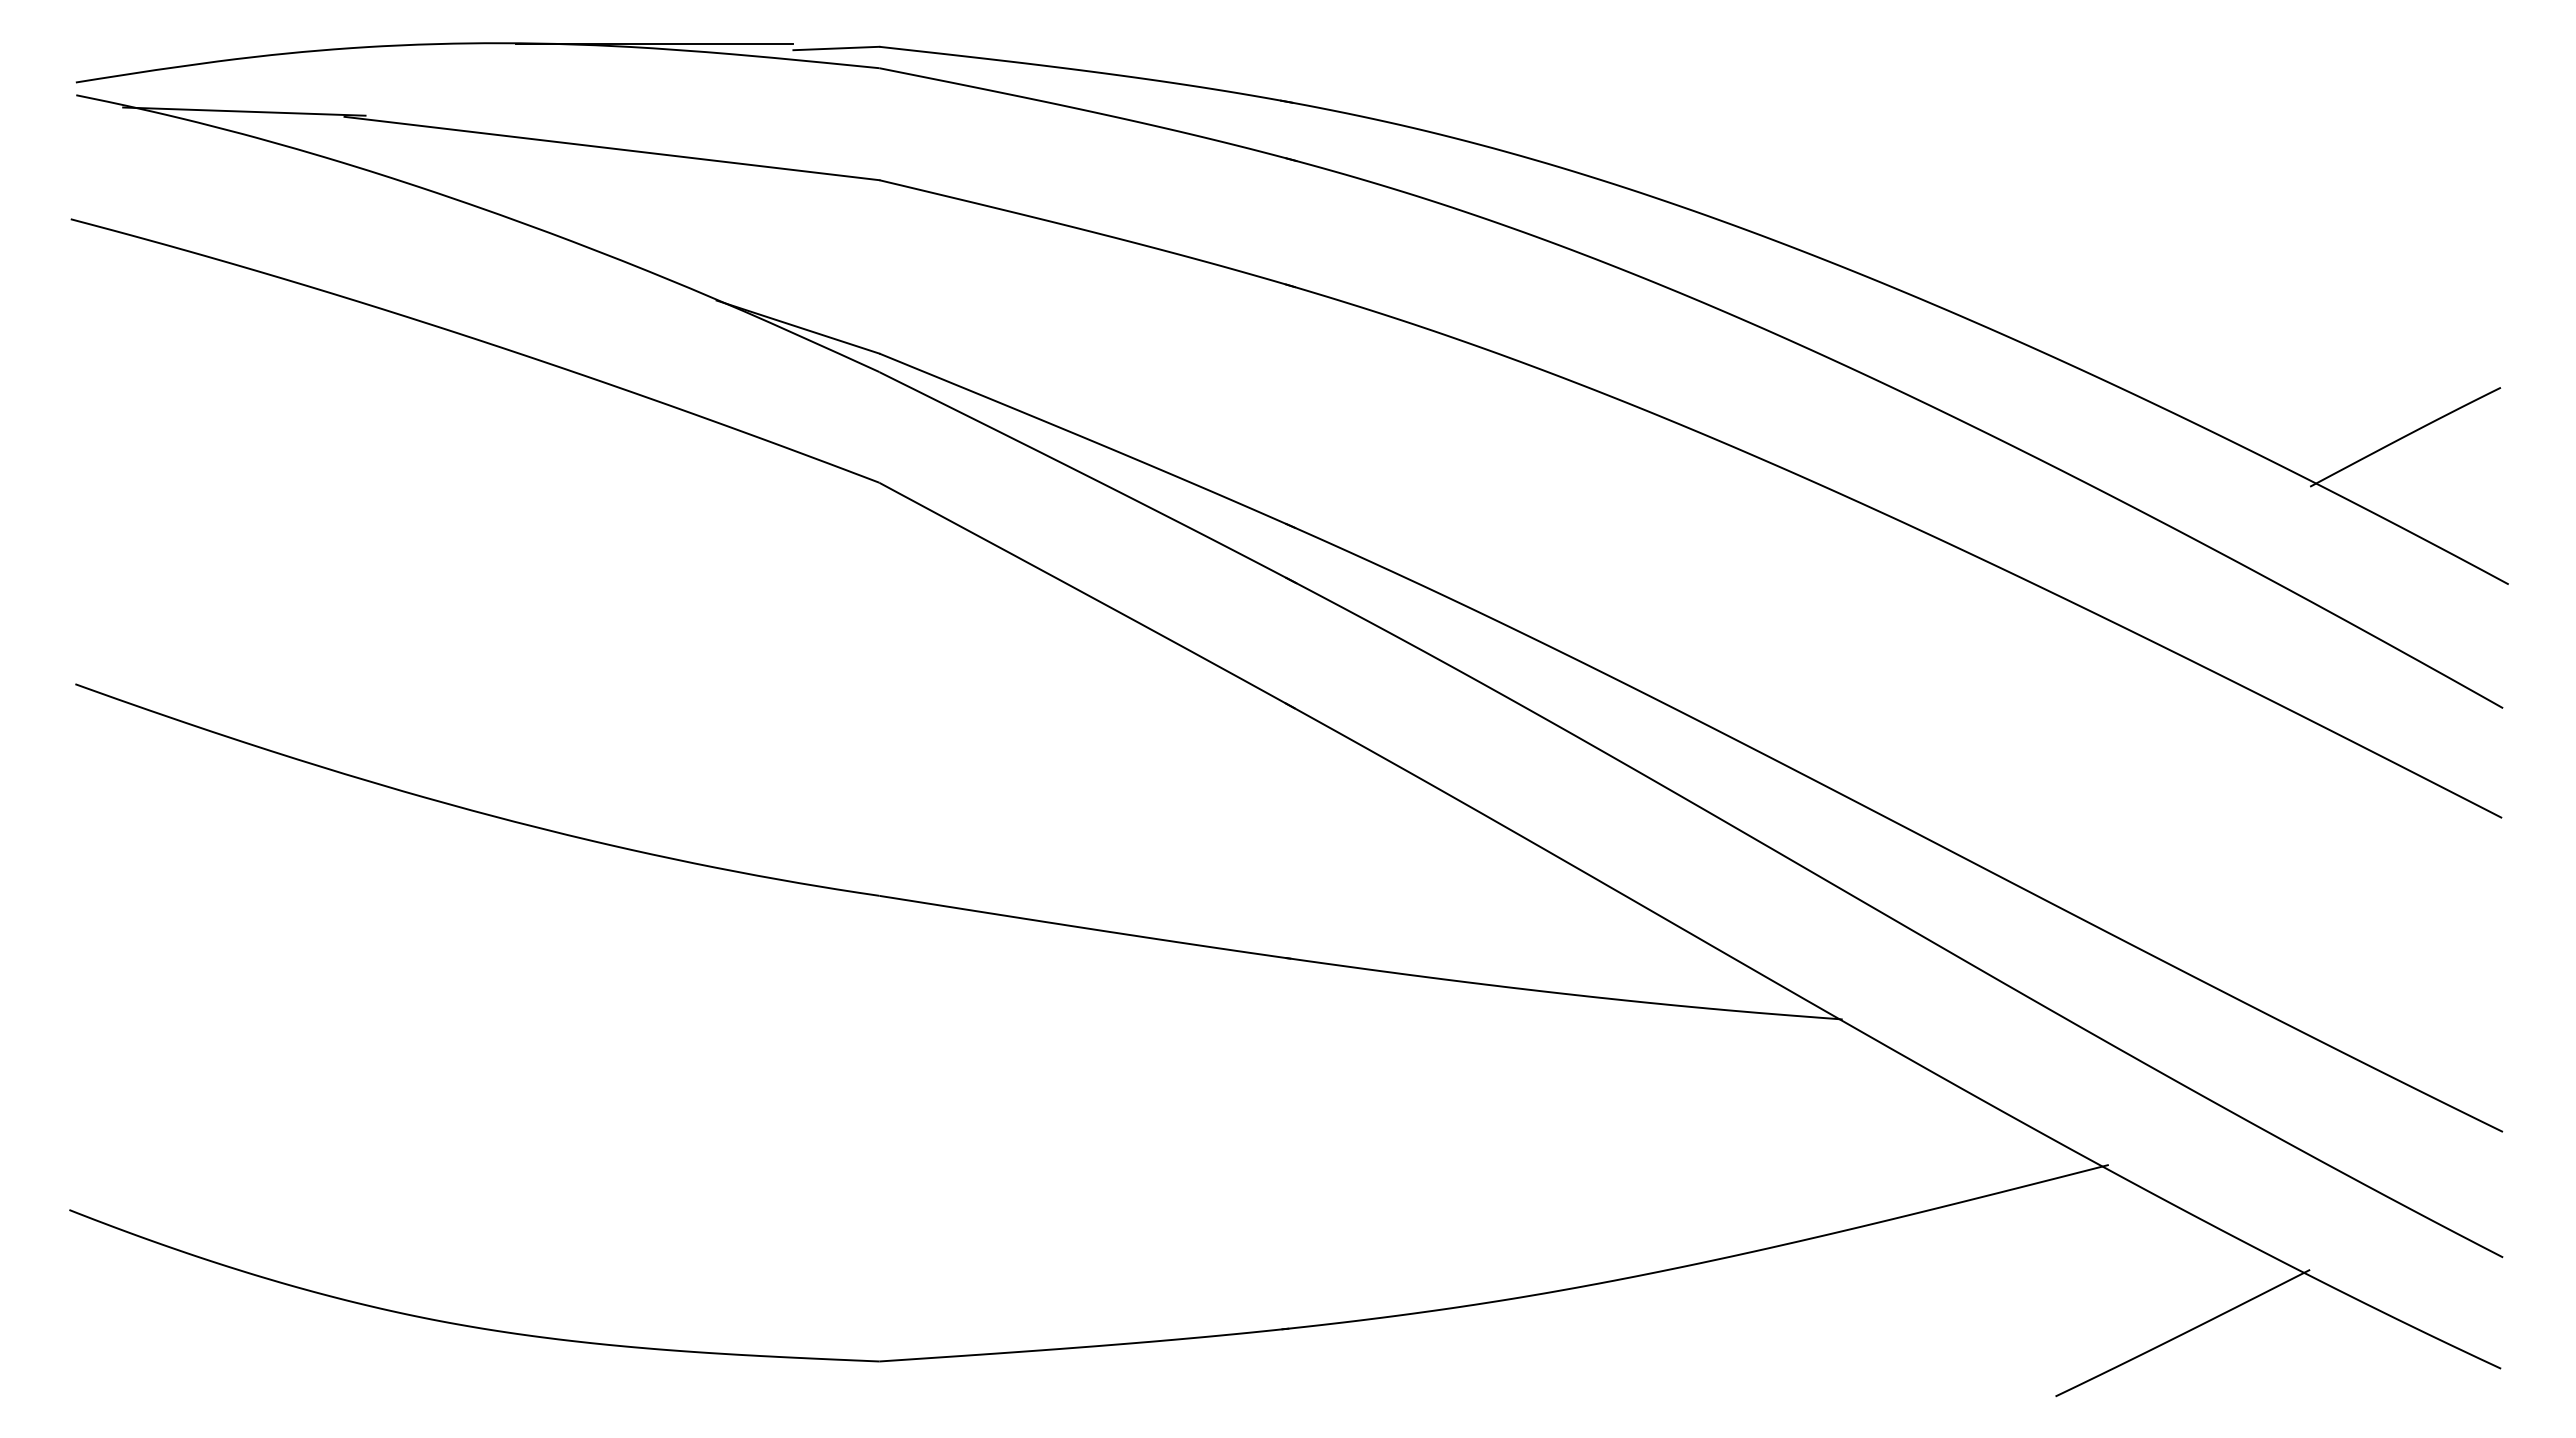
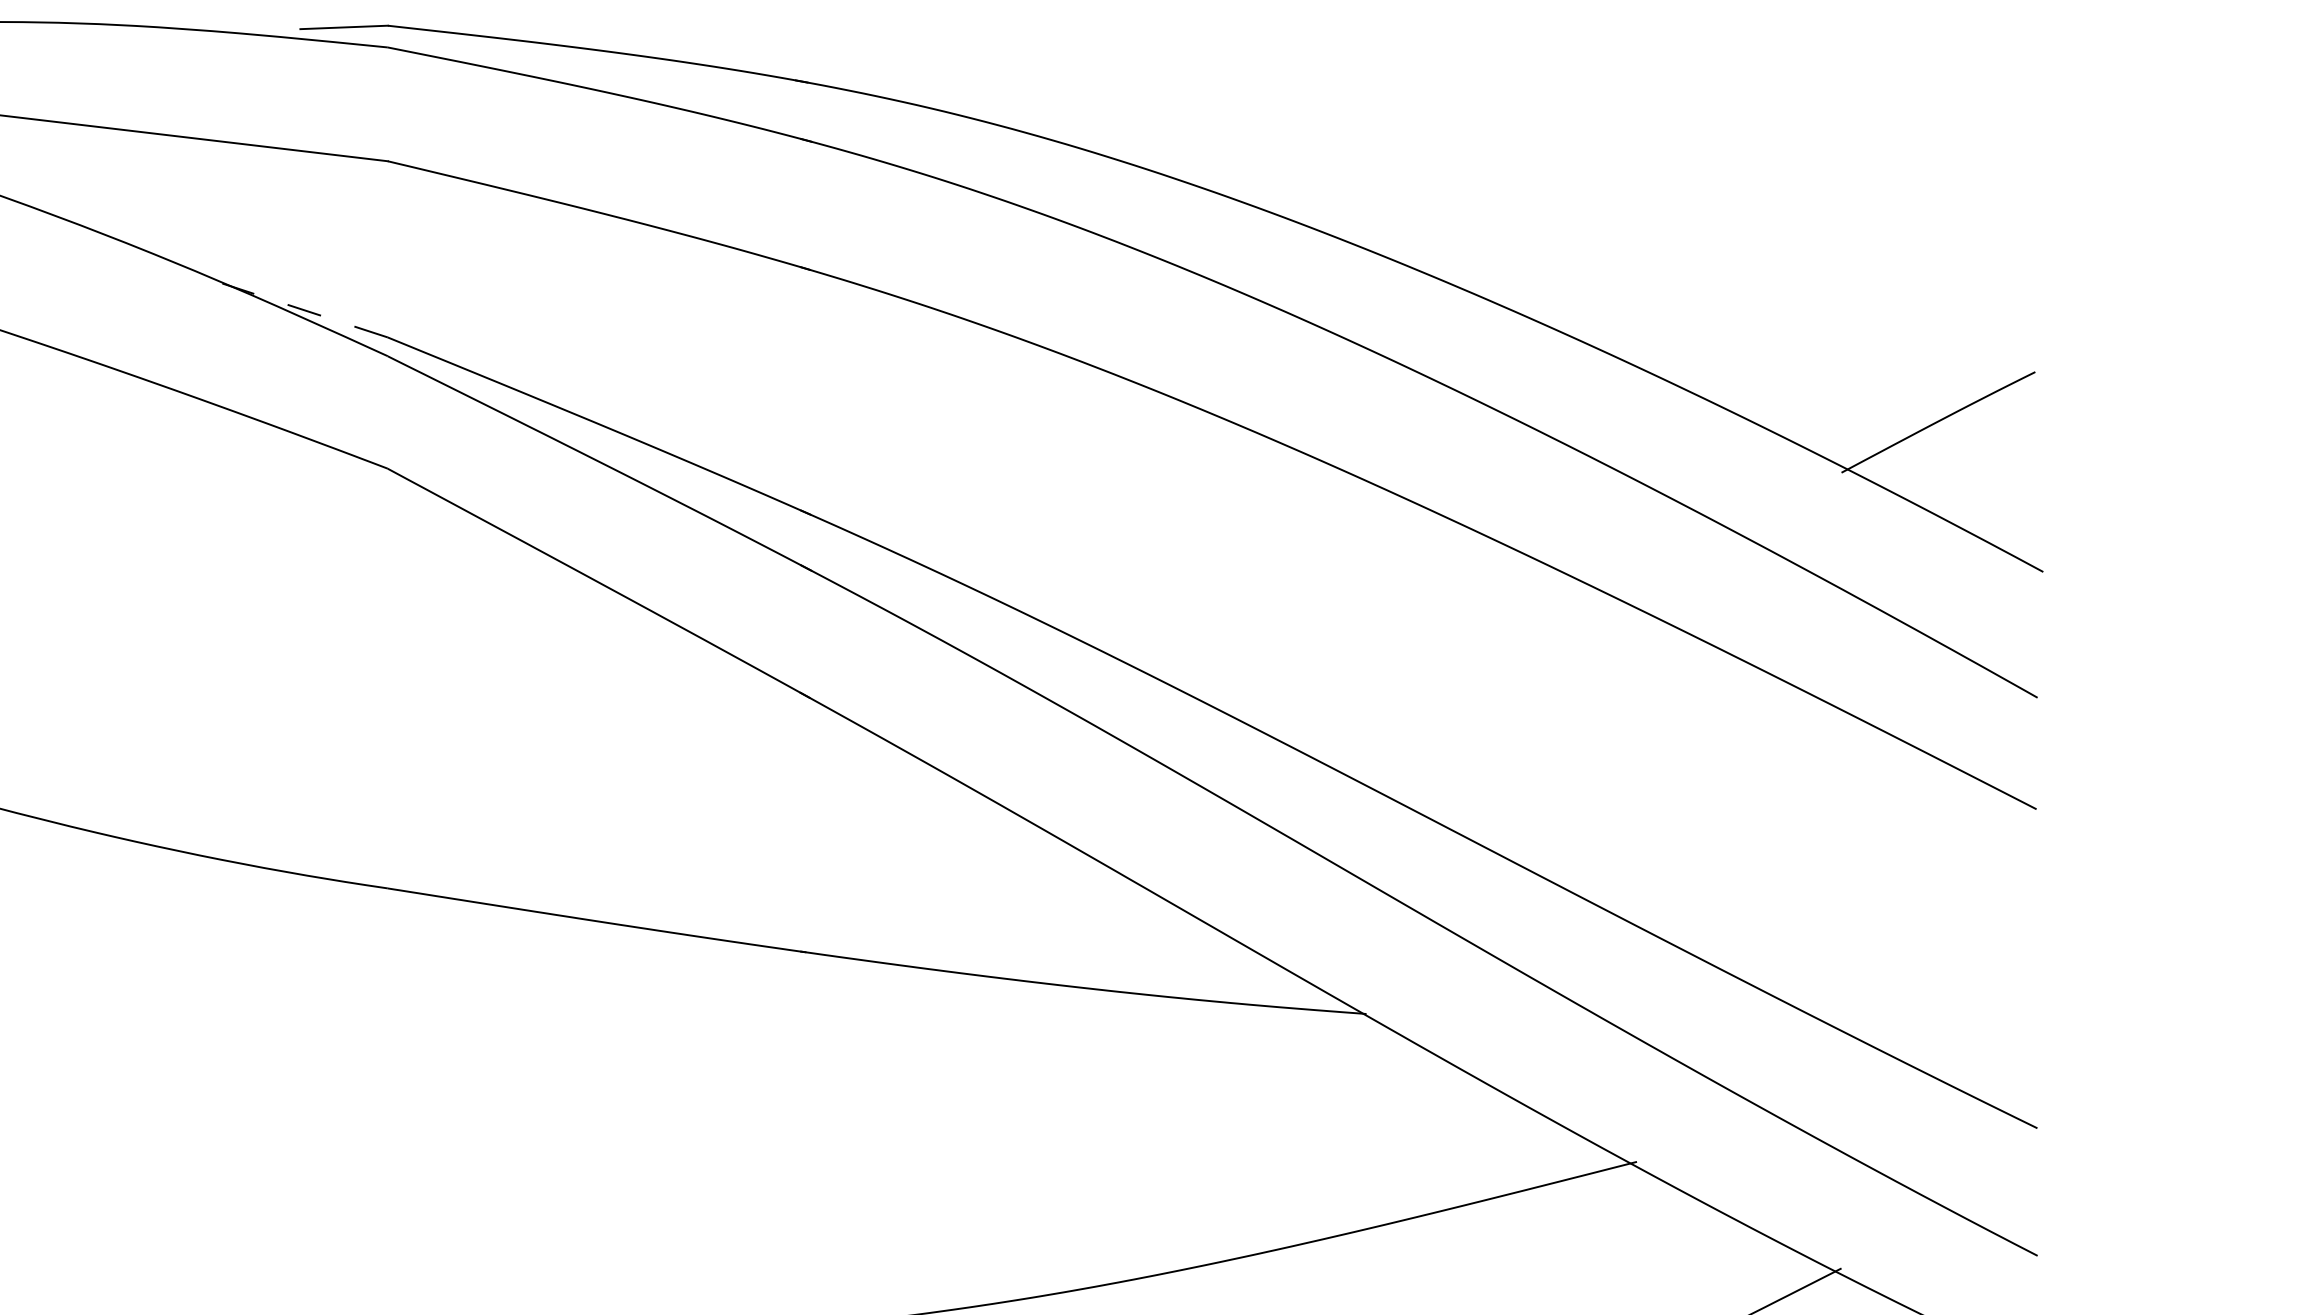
line: (654, 43) -> (159, 22), removed
line: (798, 327) -> (305, 310), solid -> dashed

